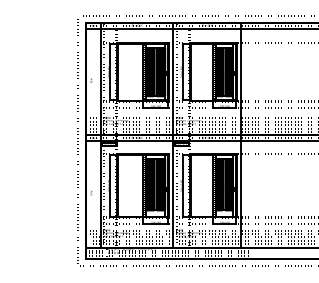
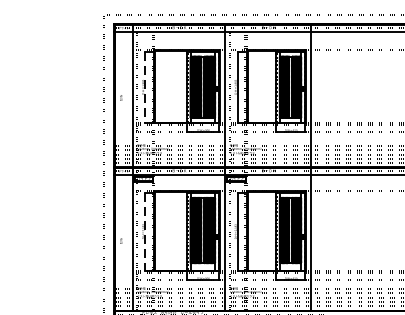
line: (110, 72) -> (145, 87), solid -> dashed
line: (110, 185) -> (145, 231), solid -> dashed

